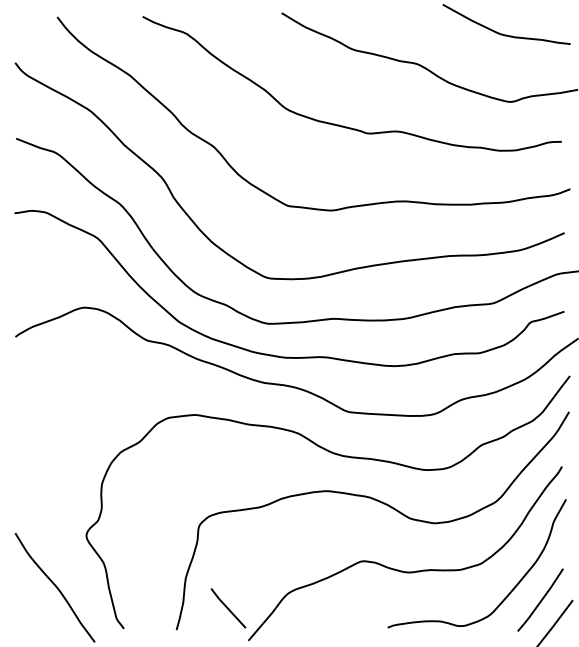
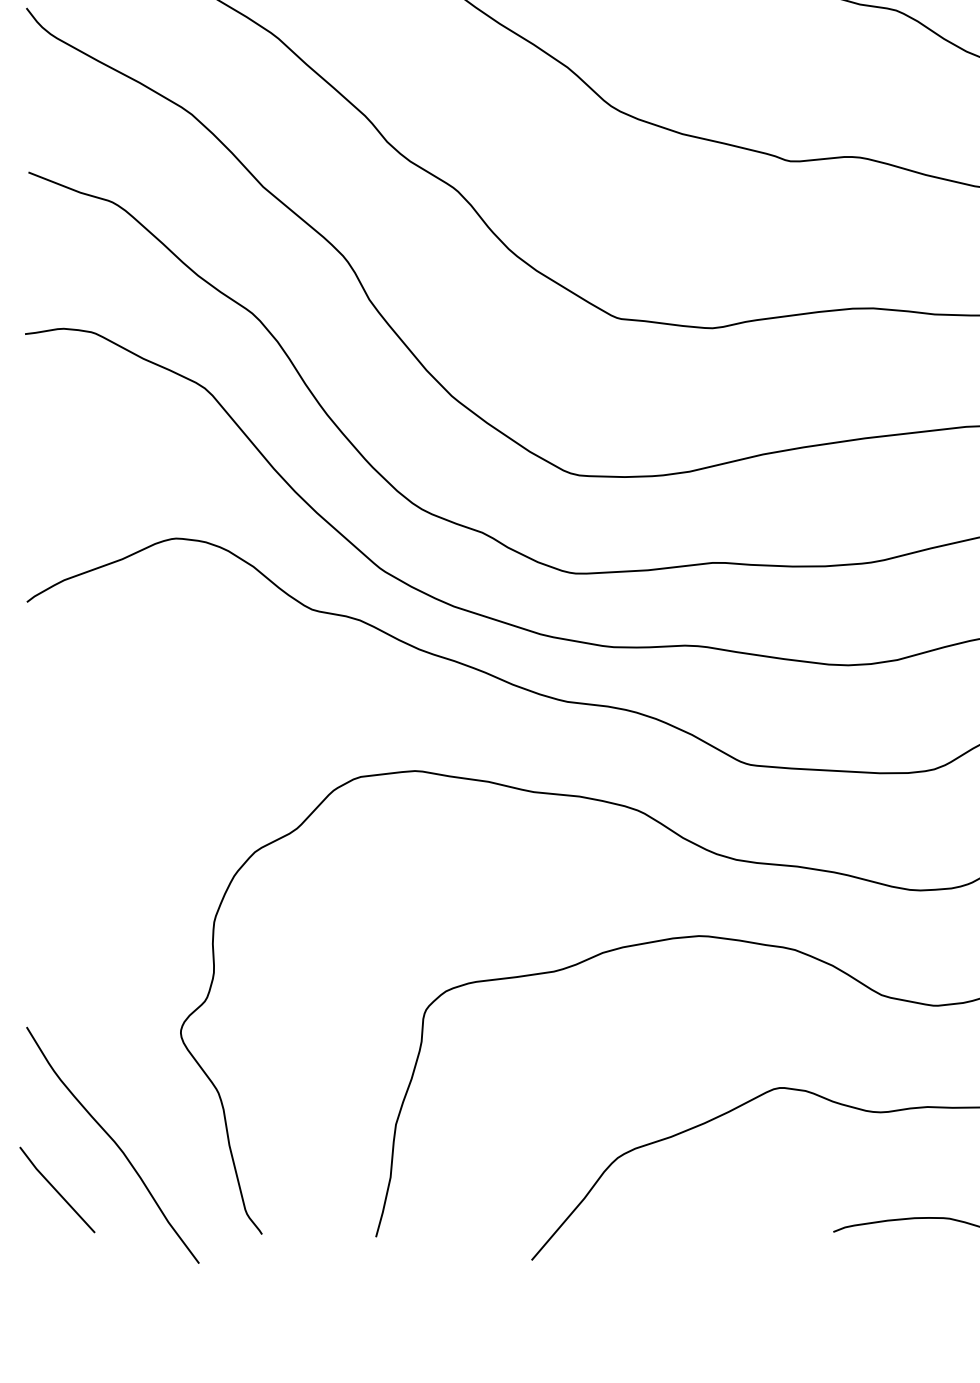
line: (228, 608) -> (57, 1190), moved

